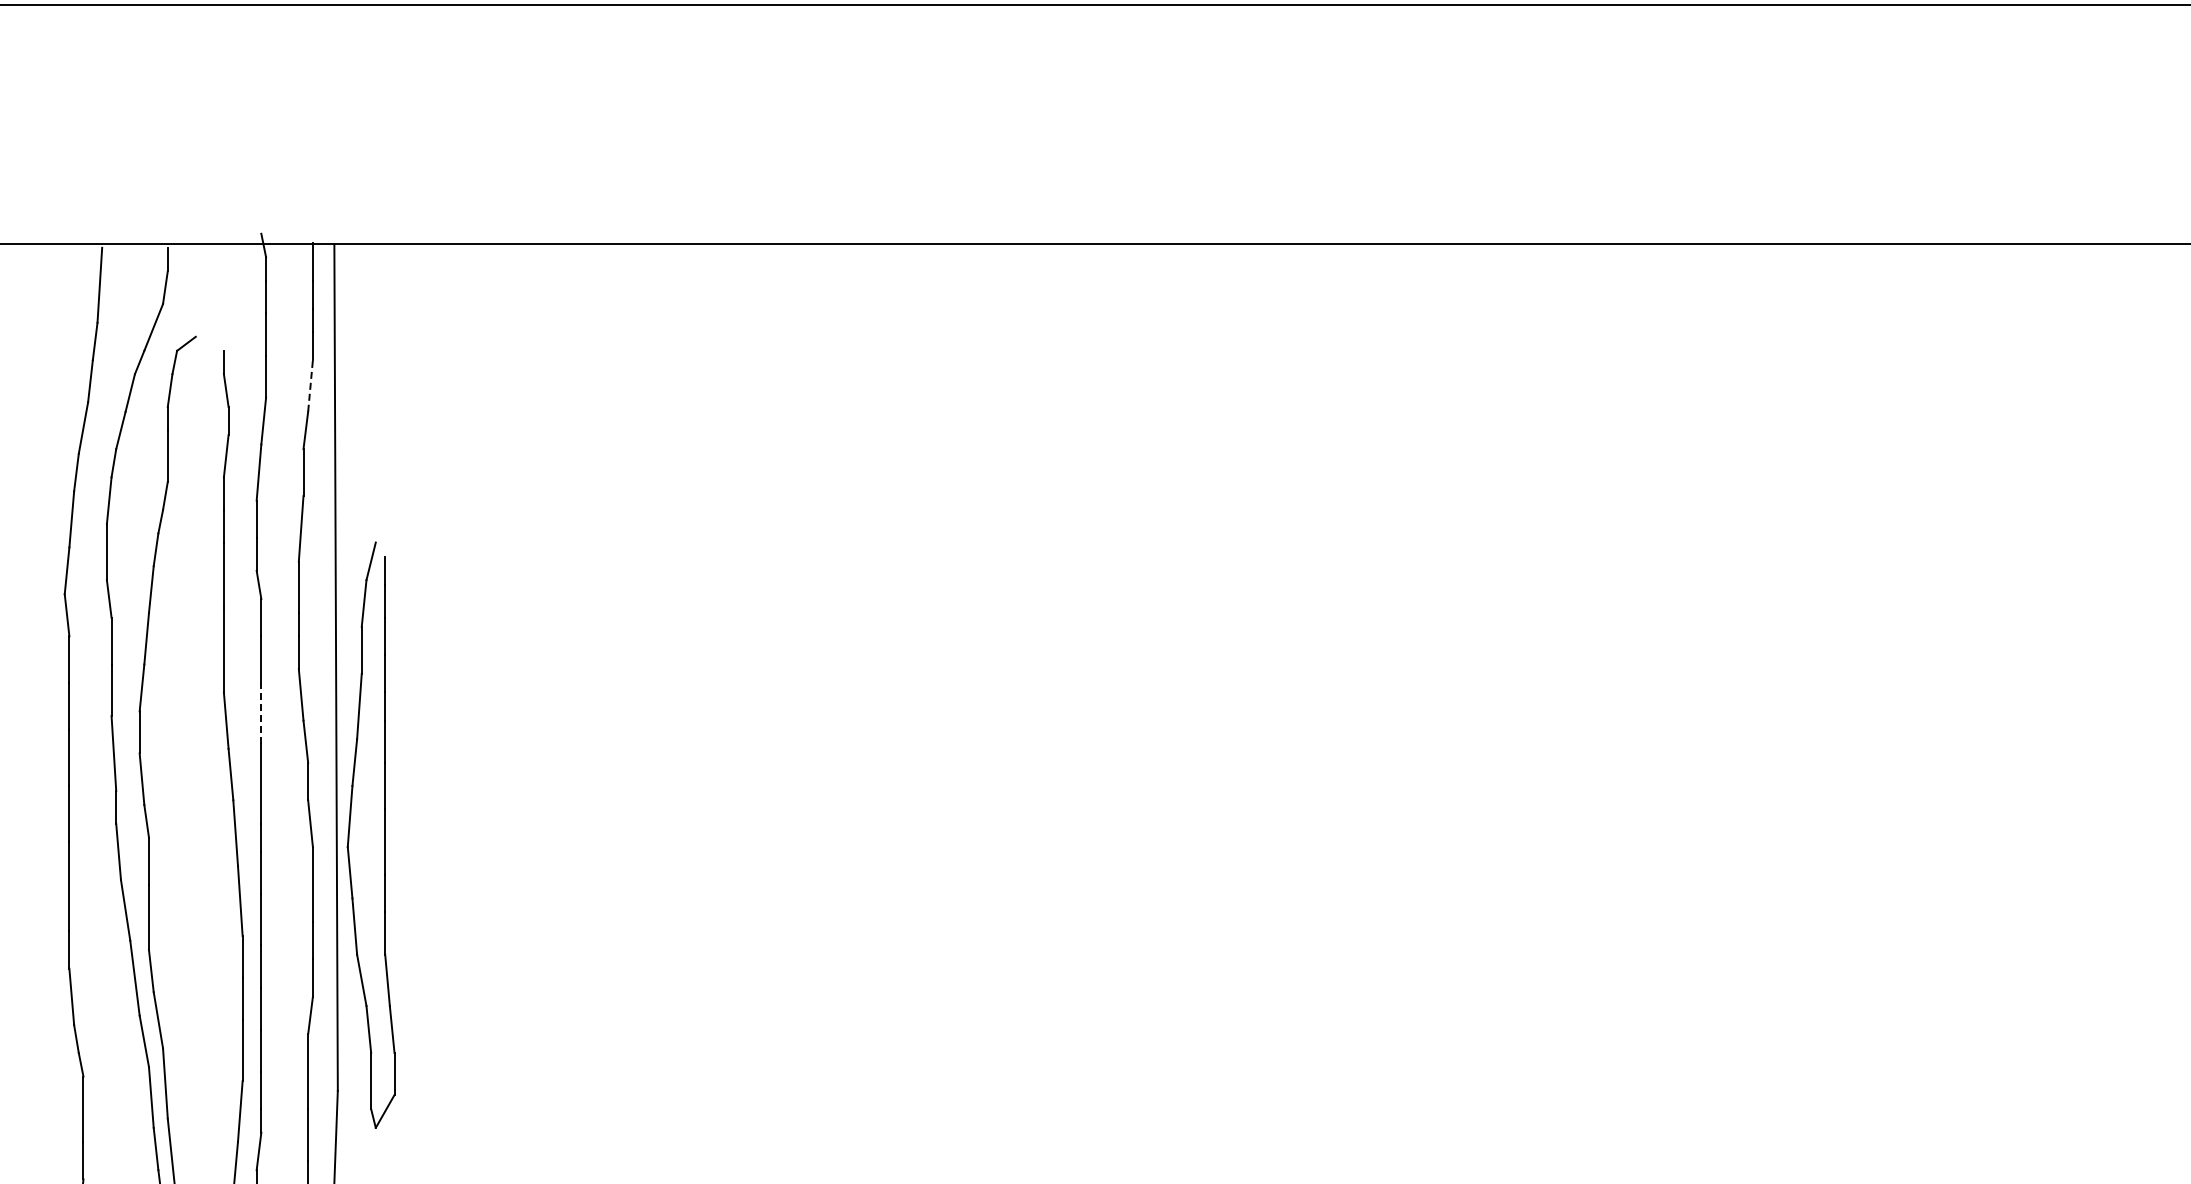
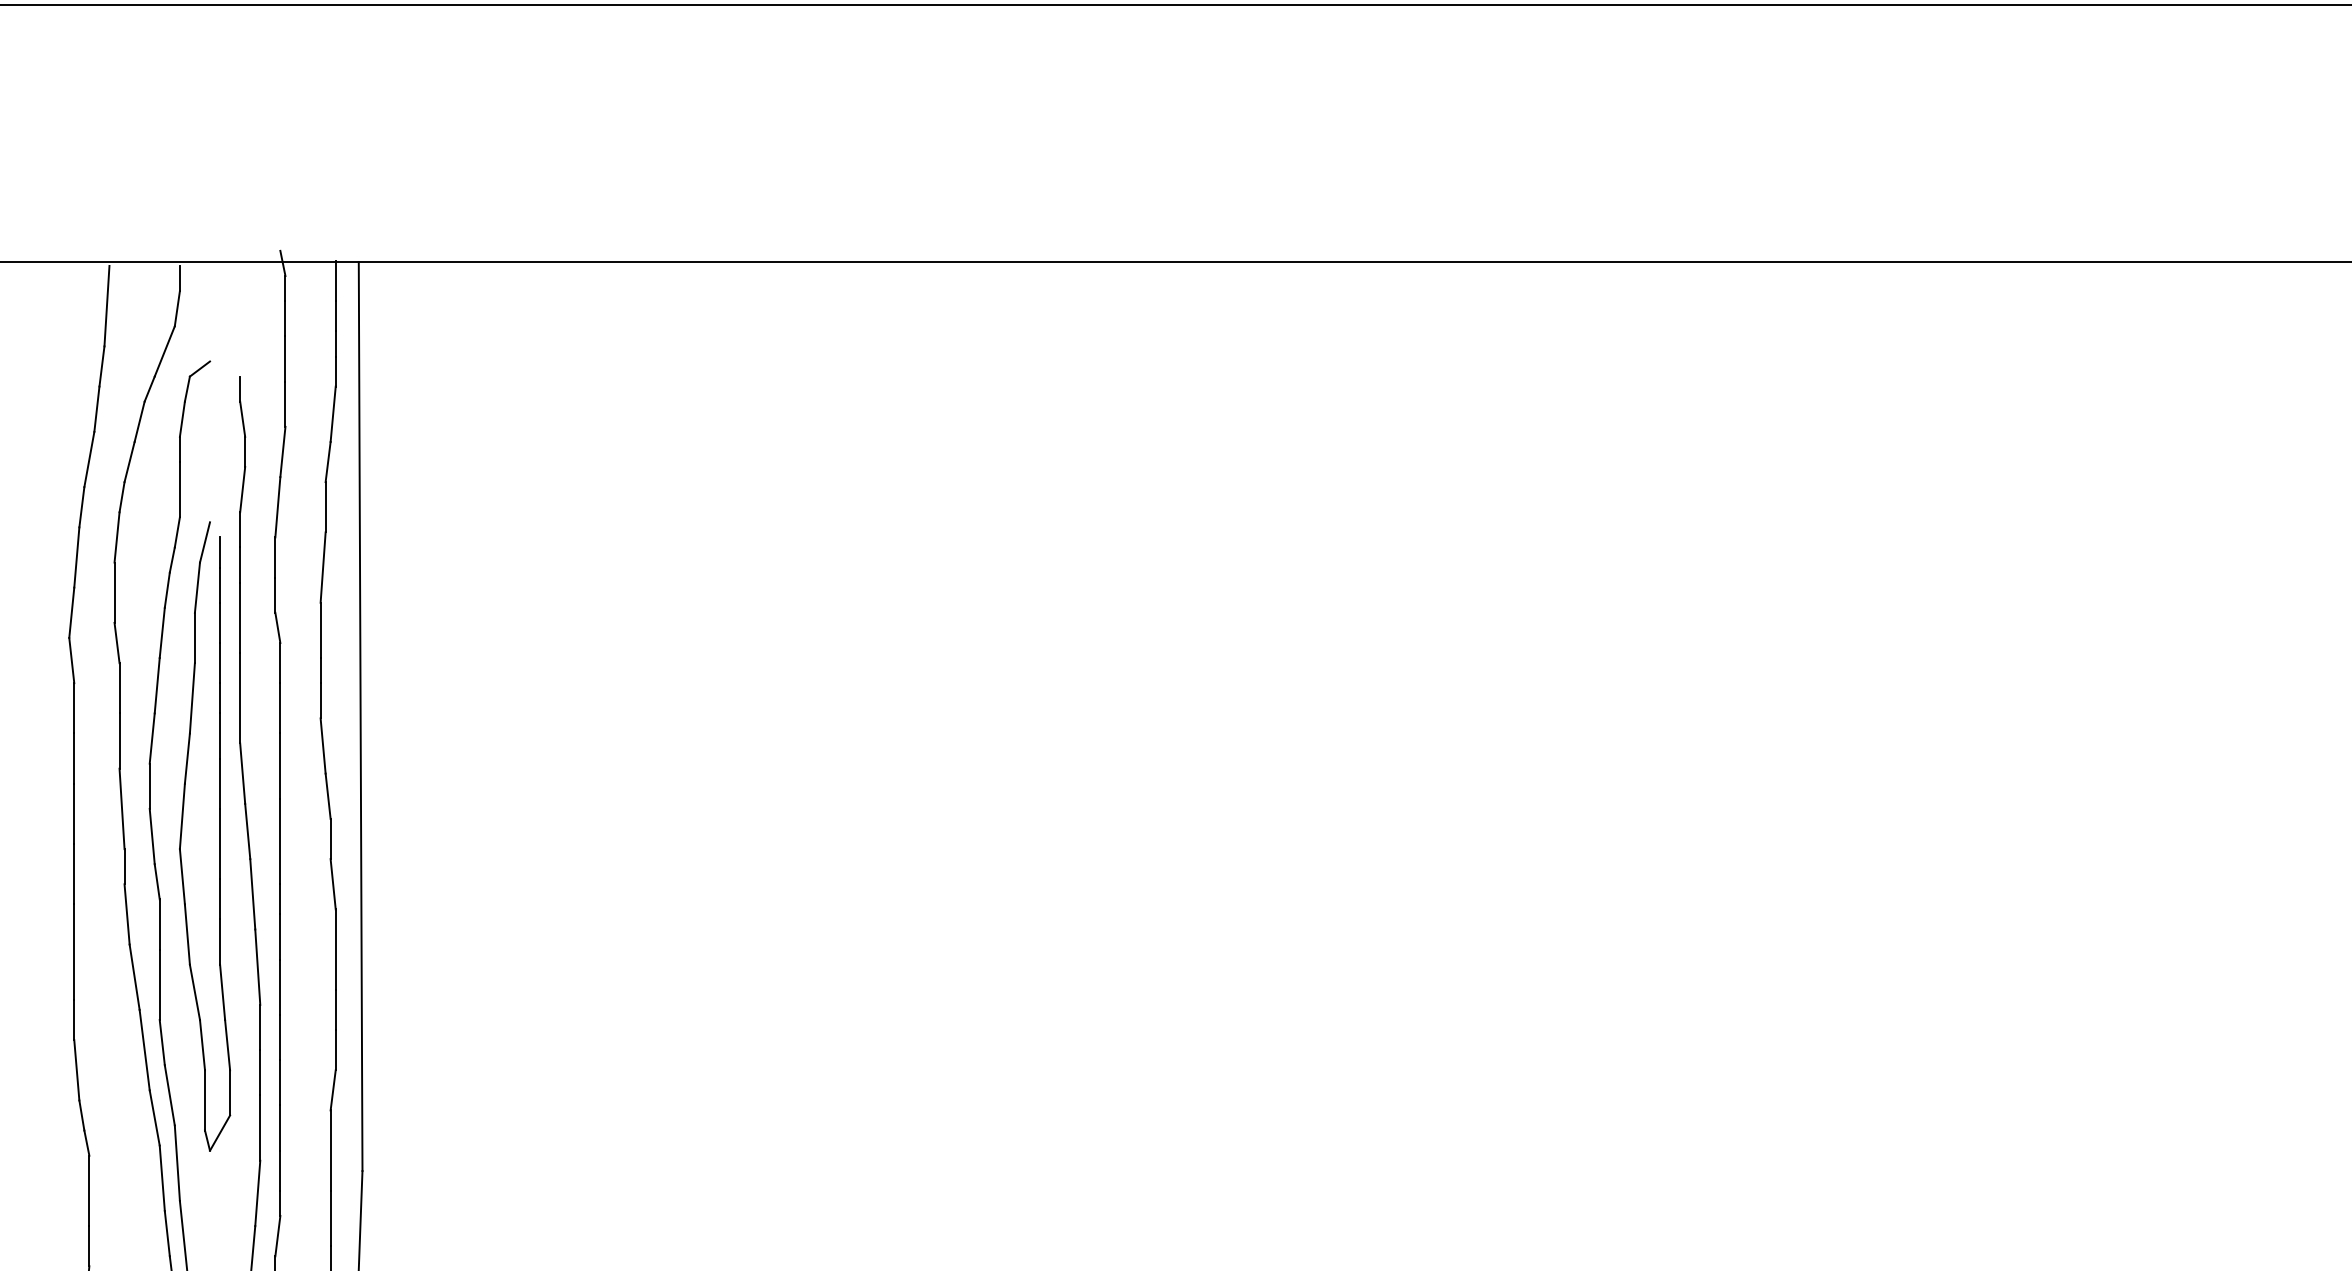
line: (310, 385) -> (333, 413), dashed -> solid
line: (261, 713) -> (280, 765), dashed -> solid
part: (384, 834) -> (219, 835), moved

